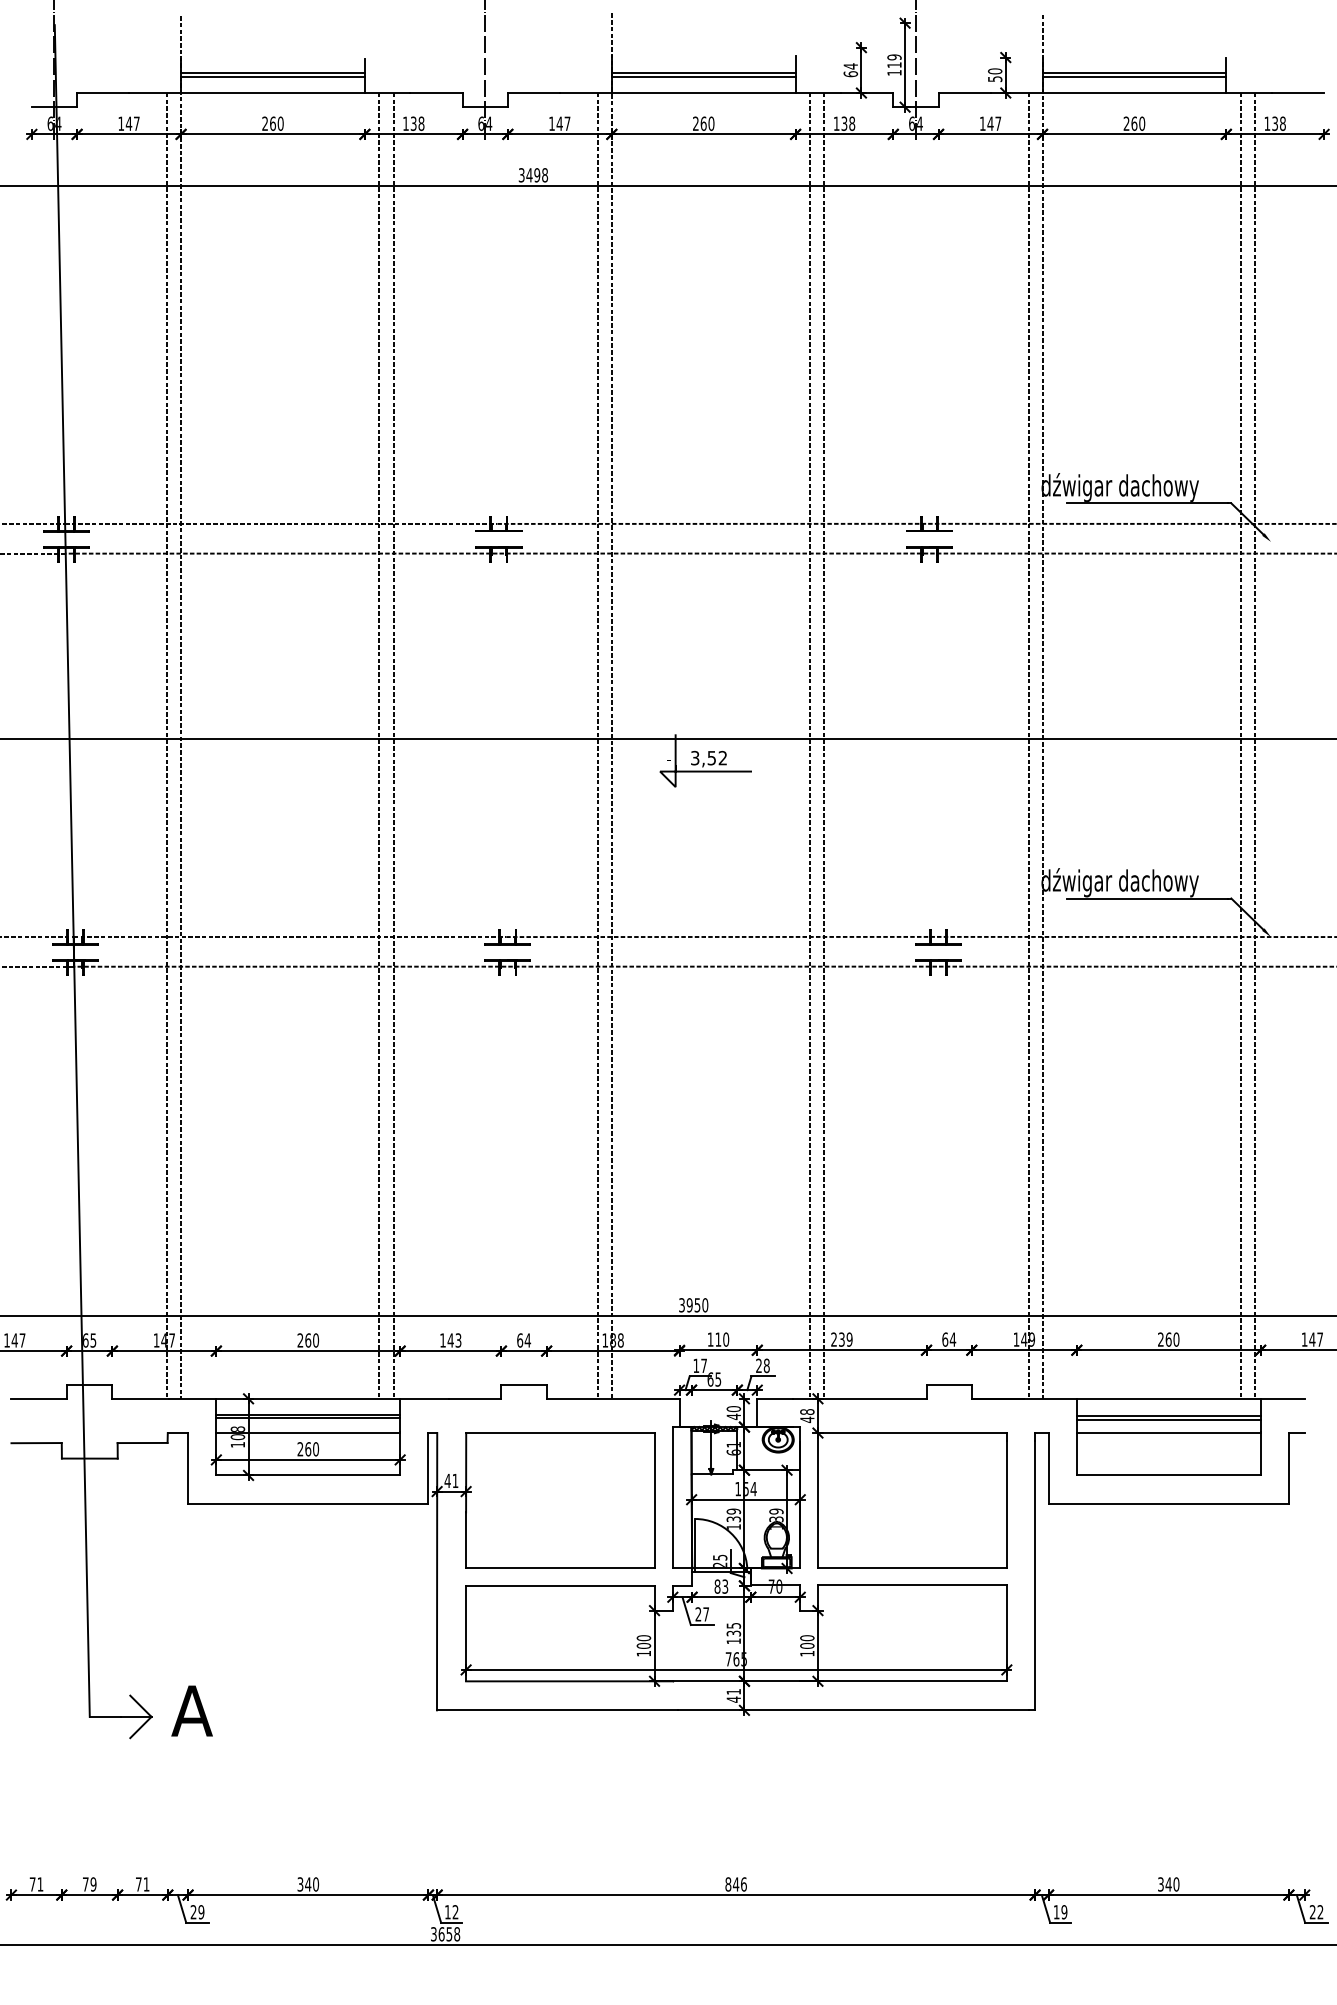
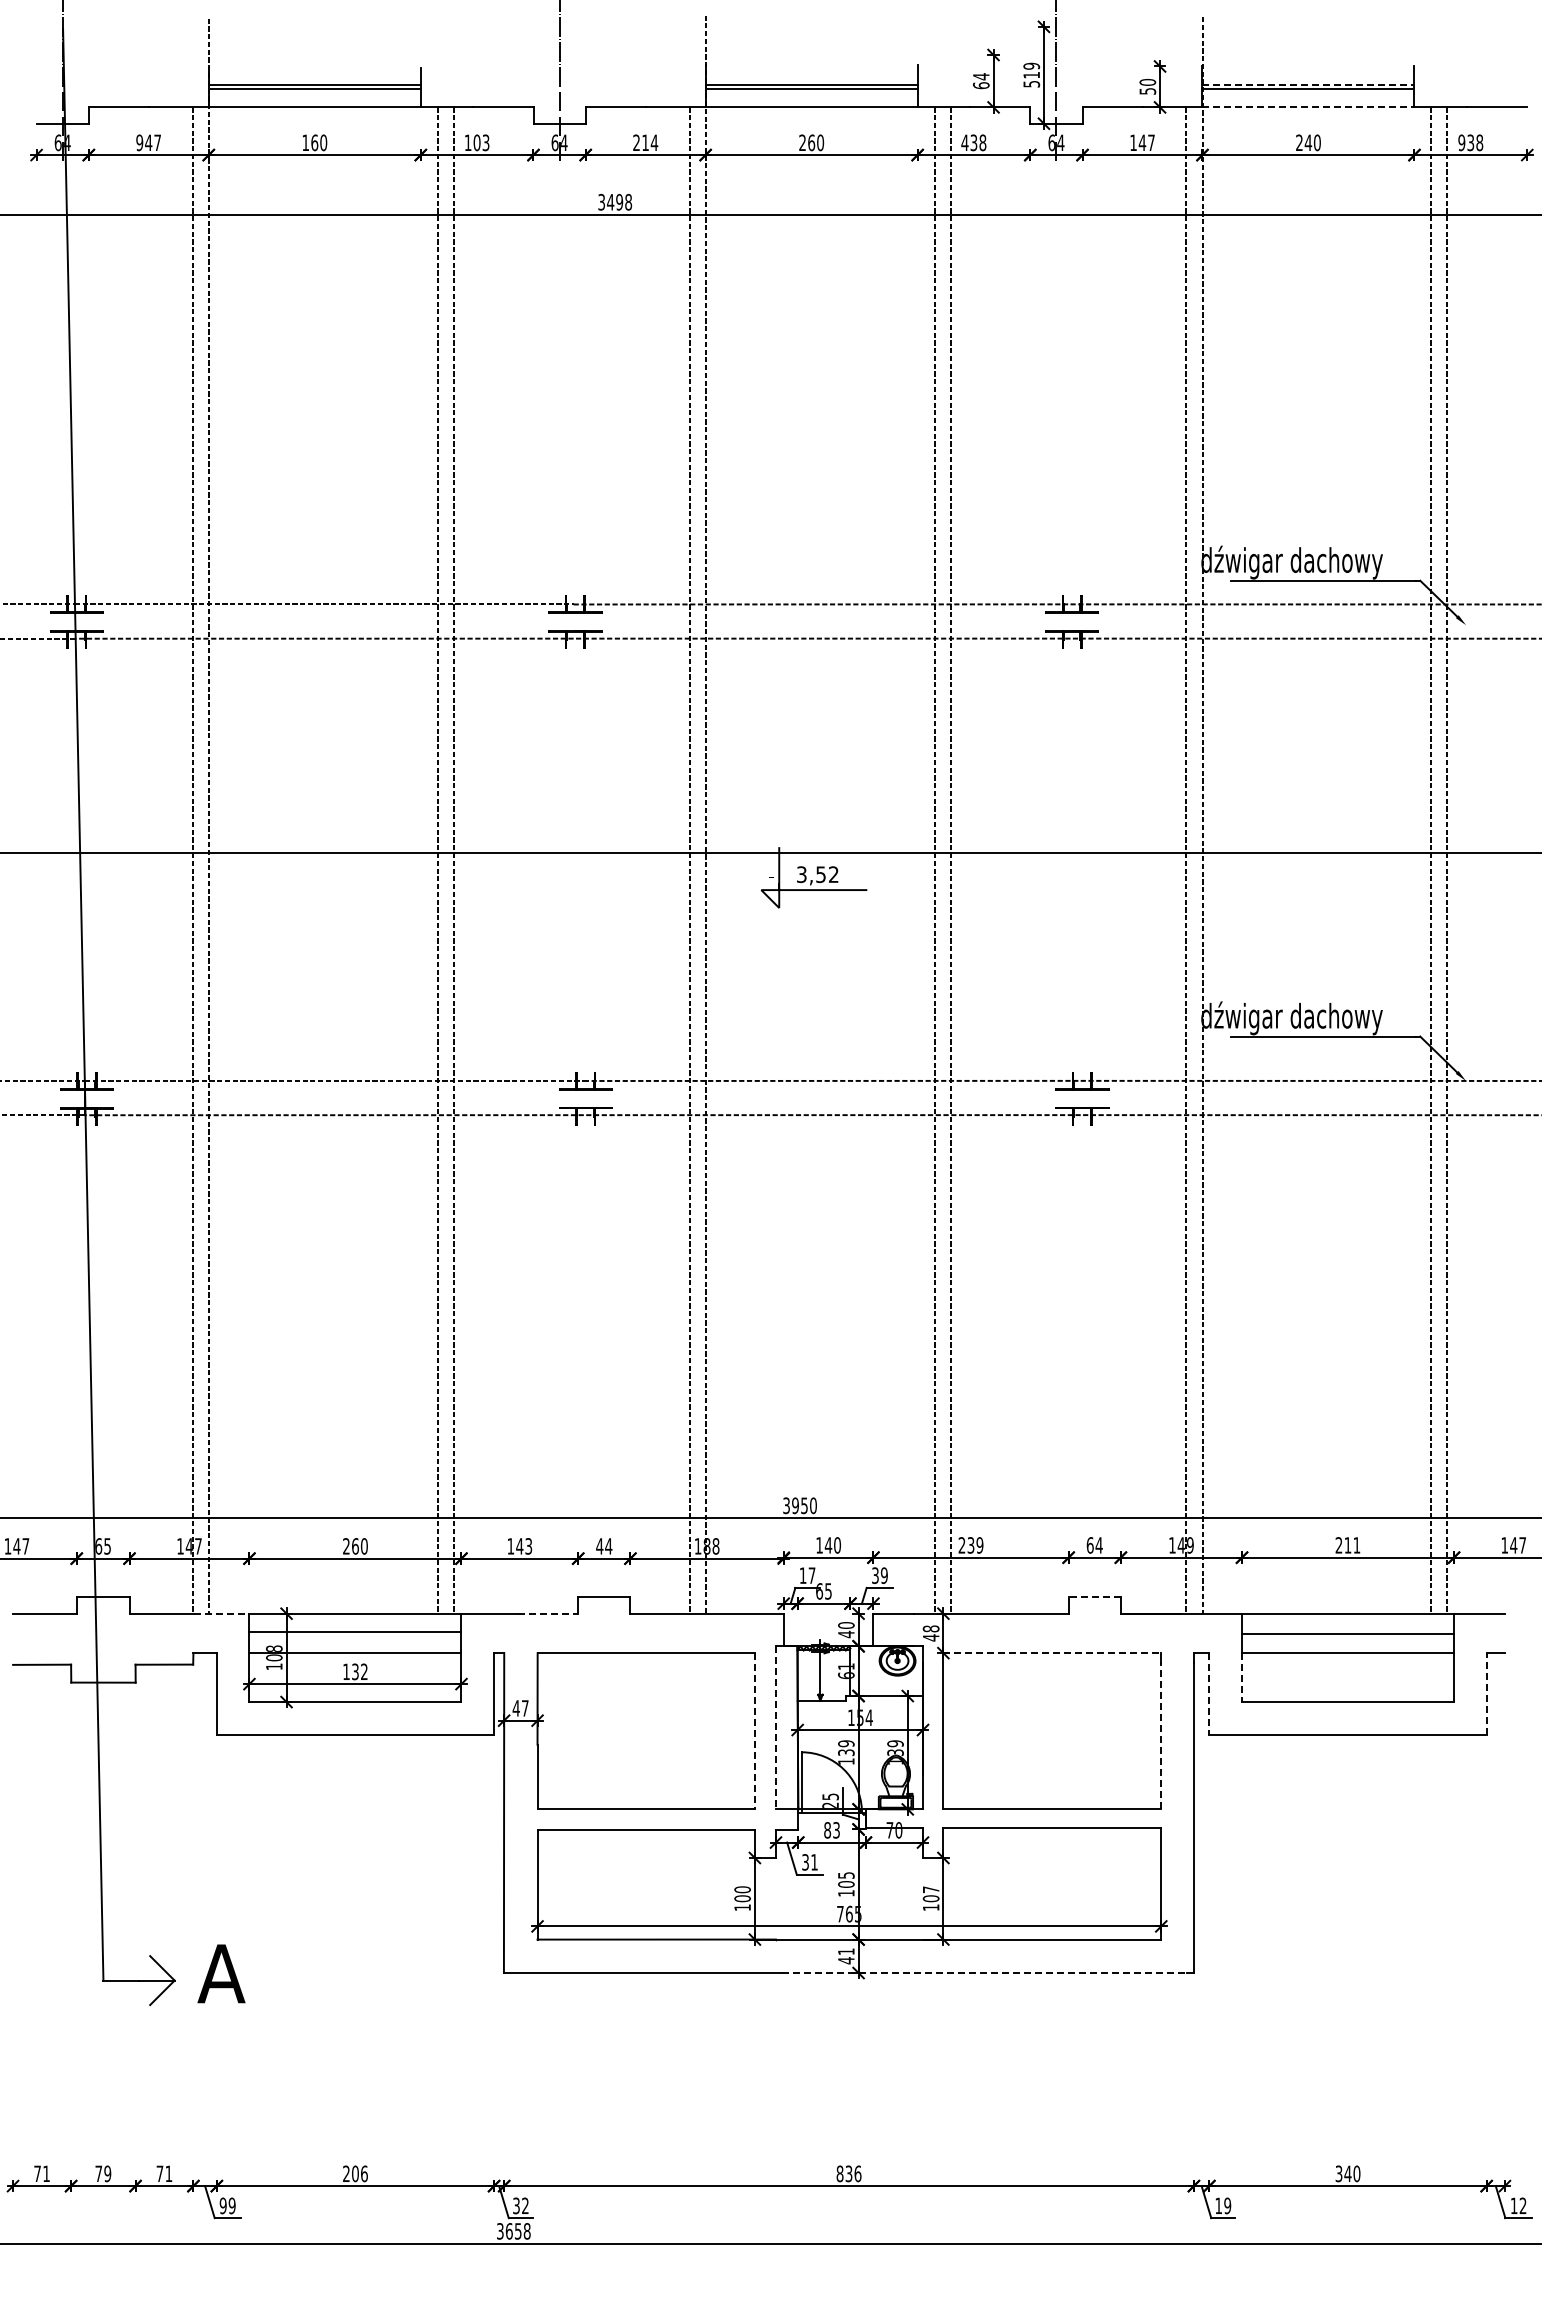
text: (894, 73) -> (1031, 84), 119 -> 519
line: (1134, 73) -> (1308, 84), solid -> dashed
line: (1134, 93) -> (1308, 107), solid -> dashed
text: (121, 123) -> (139, 142), 147 -> 947
text: (264, 123) -> (305, 142), 260 -> 160
text: (417, 123) -> (481, 142), 138 -> 103
text: (559, 123) -> (645, 142), 147 -> 214
text: (836, 123) -> (964, 142), 138 -> 438
text: (1134, 123) -> (1308, 142), 260 -> 240
text: (1267, 123) -> (1461, 142), 138 -> 938
text: (718, 1339) -> (828, 1545), 110 -> 140
text: (1172, 1339) -> (1352, 1545), 260 -> 211
text: (519, 1340) -> (599, 1546), 64 -> 44
text: (762, 1365) -> (879, 1575), 28 -> 39
line: (948, 1384) -> (1094, 1597), solid -> dashed
line: (192, 1398) -> (221, 1613), solid -> dashed
line: (475, 1398) -> (548, 1613), solid -> dashed
line: (308, 1418) -> (355, 1636), removed
line: (1169, 1420) -> (1348, 1638), removed
line: (912, 1433) -> (1052, 1653), solid -> dashed
text: (308, 1448) -> (355, 1671), 260 -> 132
line: (1077, 1455) -> (1242, 1678), solid -> dashed
line: (1048, 1468) -> (1209, 1693), solid -> dashed
line: (1288, 1468) -> (1486, 1693), solid -> dashed
text: (455, 1481) -> (525, 1708), 41 -> 47
line: (673, 1497) -> (776, 1727), solid -> dashed
line: (654, 1500) -> (754, 1731), solid -> dashed
line: (1007, 1504) -> (1161, 1735), solid -> dashed
text: (701, 1614) -> (809, 1862), 27 -> 31
text: (733, 1633) -> (846, 1884), 135 -> 105
text: (806, 1637) -> (930, 1889), 100 -> 107
line: (853, 1710) -> (984, 1973), solid -> dashed
text: (308, 1884) -> (355, 2173), 340 -> 206
text: (735, 1884) -> (848, 2173), 846 -> 836
text: (193, 1911) -> (222, 2205), 29 -> 99
text: (447, 1911) -> (516, 2205), 12 -> 32
text: (1312, 1911) -> (1513, 2205), 22 -> 12

